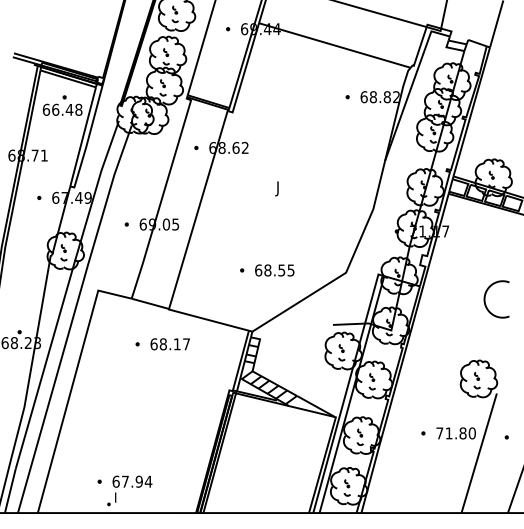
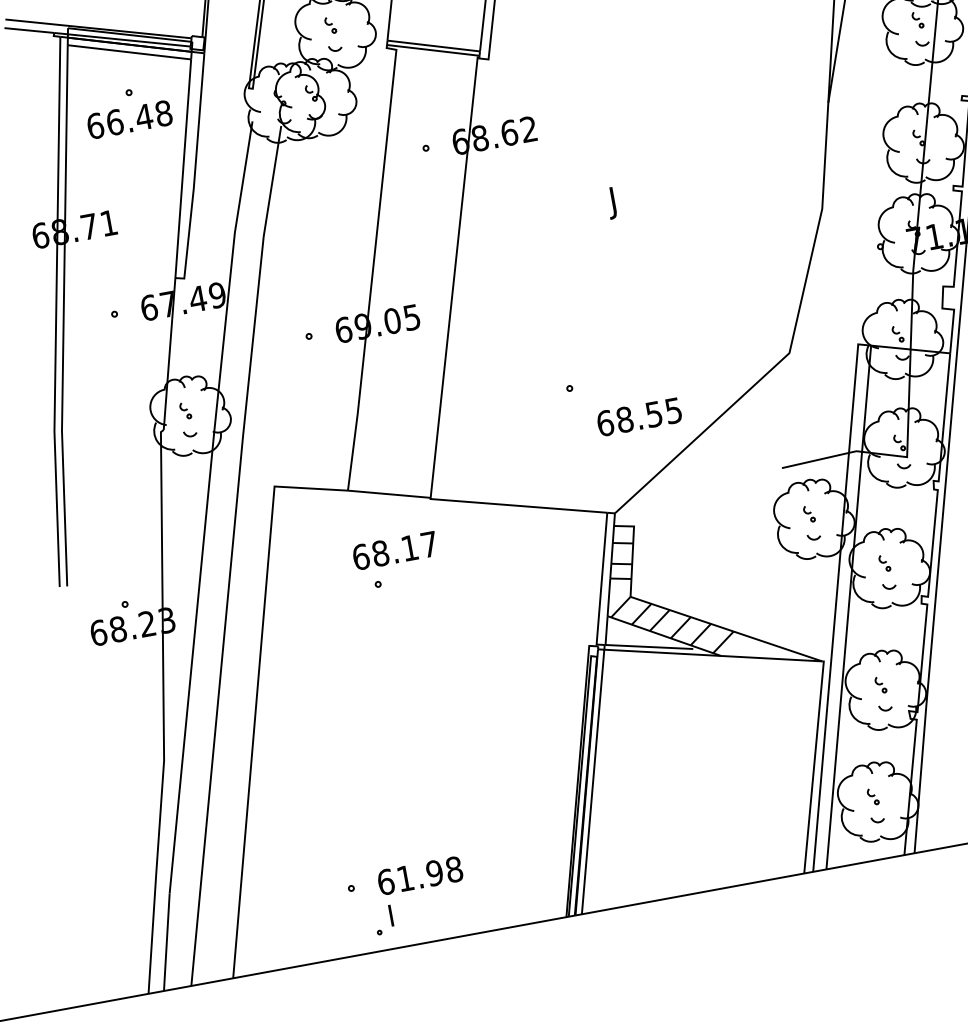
text: (274, 270) -> (638, 417), moved
text: (169, 344) -> (393, 551), moved
text: (137, 481) -> (430, 873), 67.94 -> 61.98

